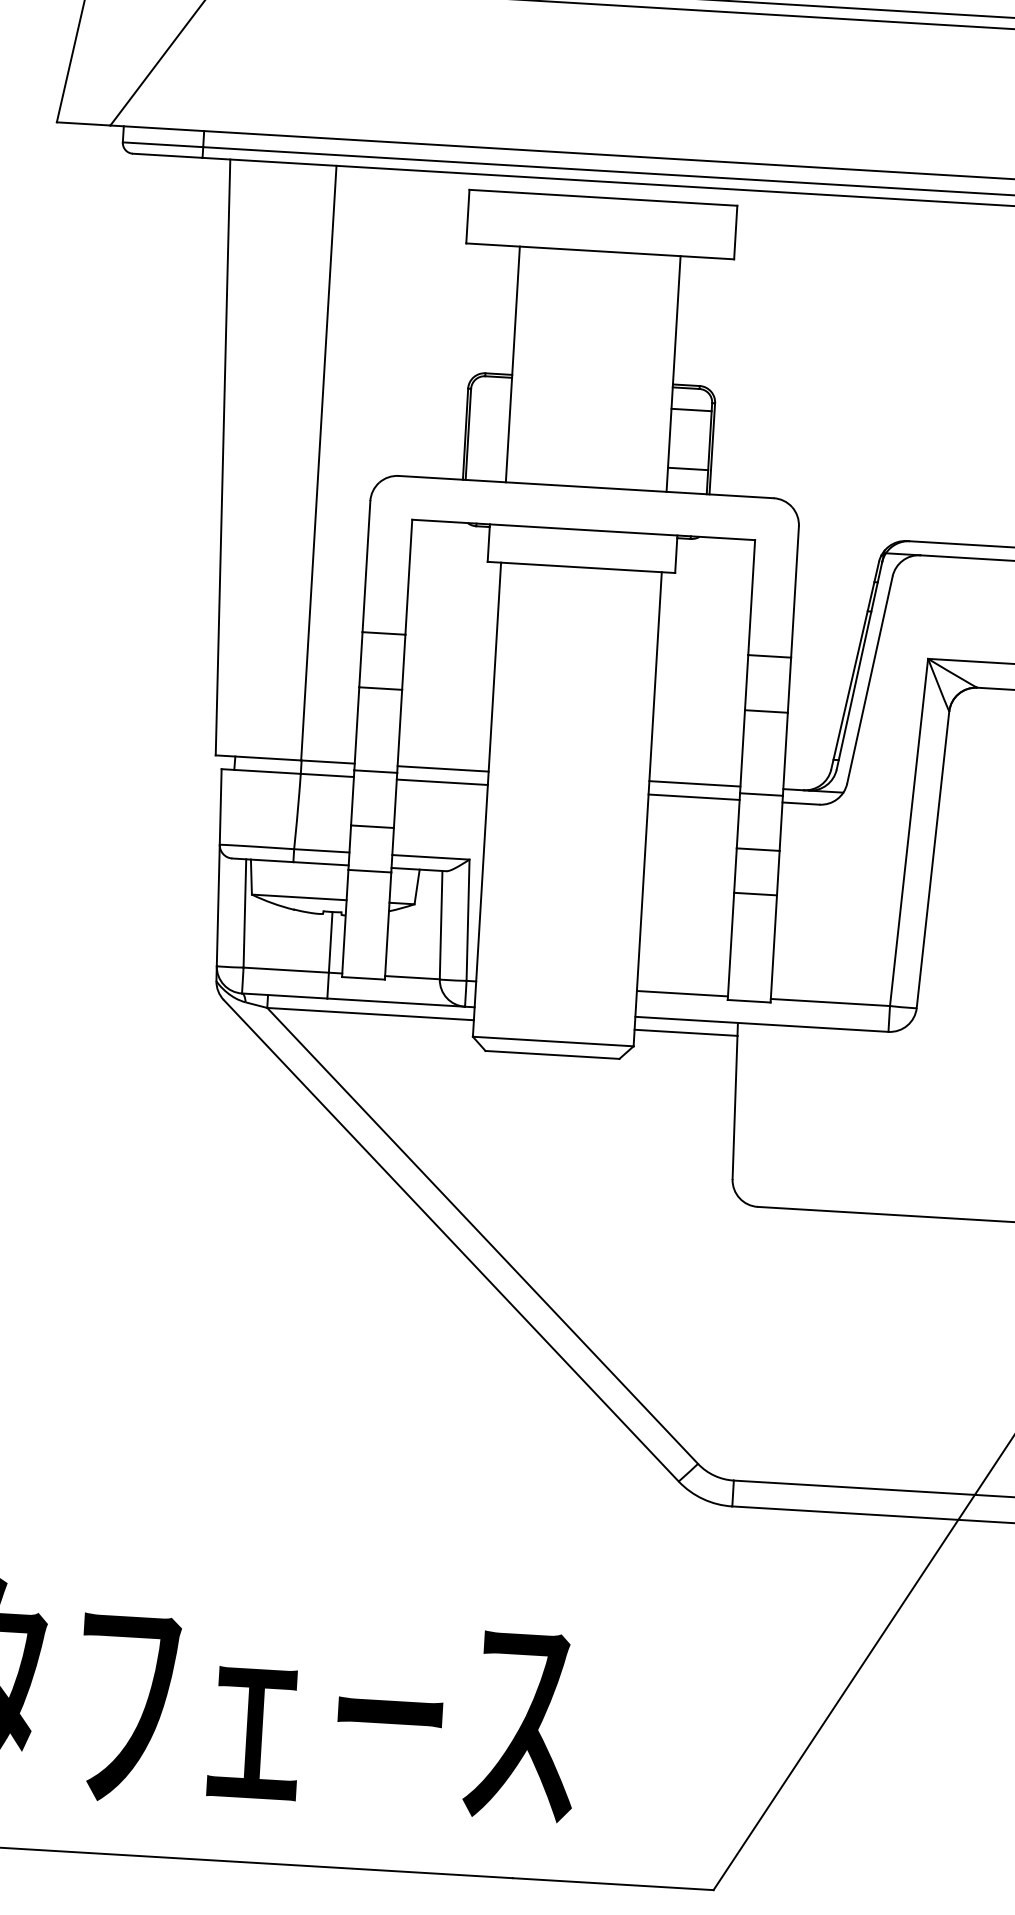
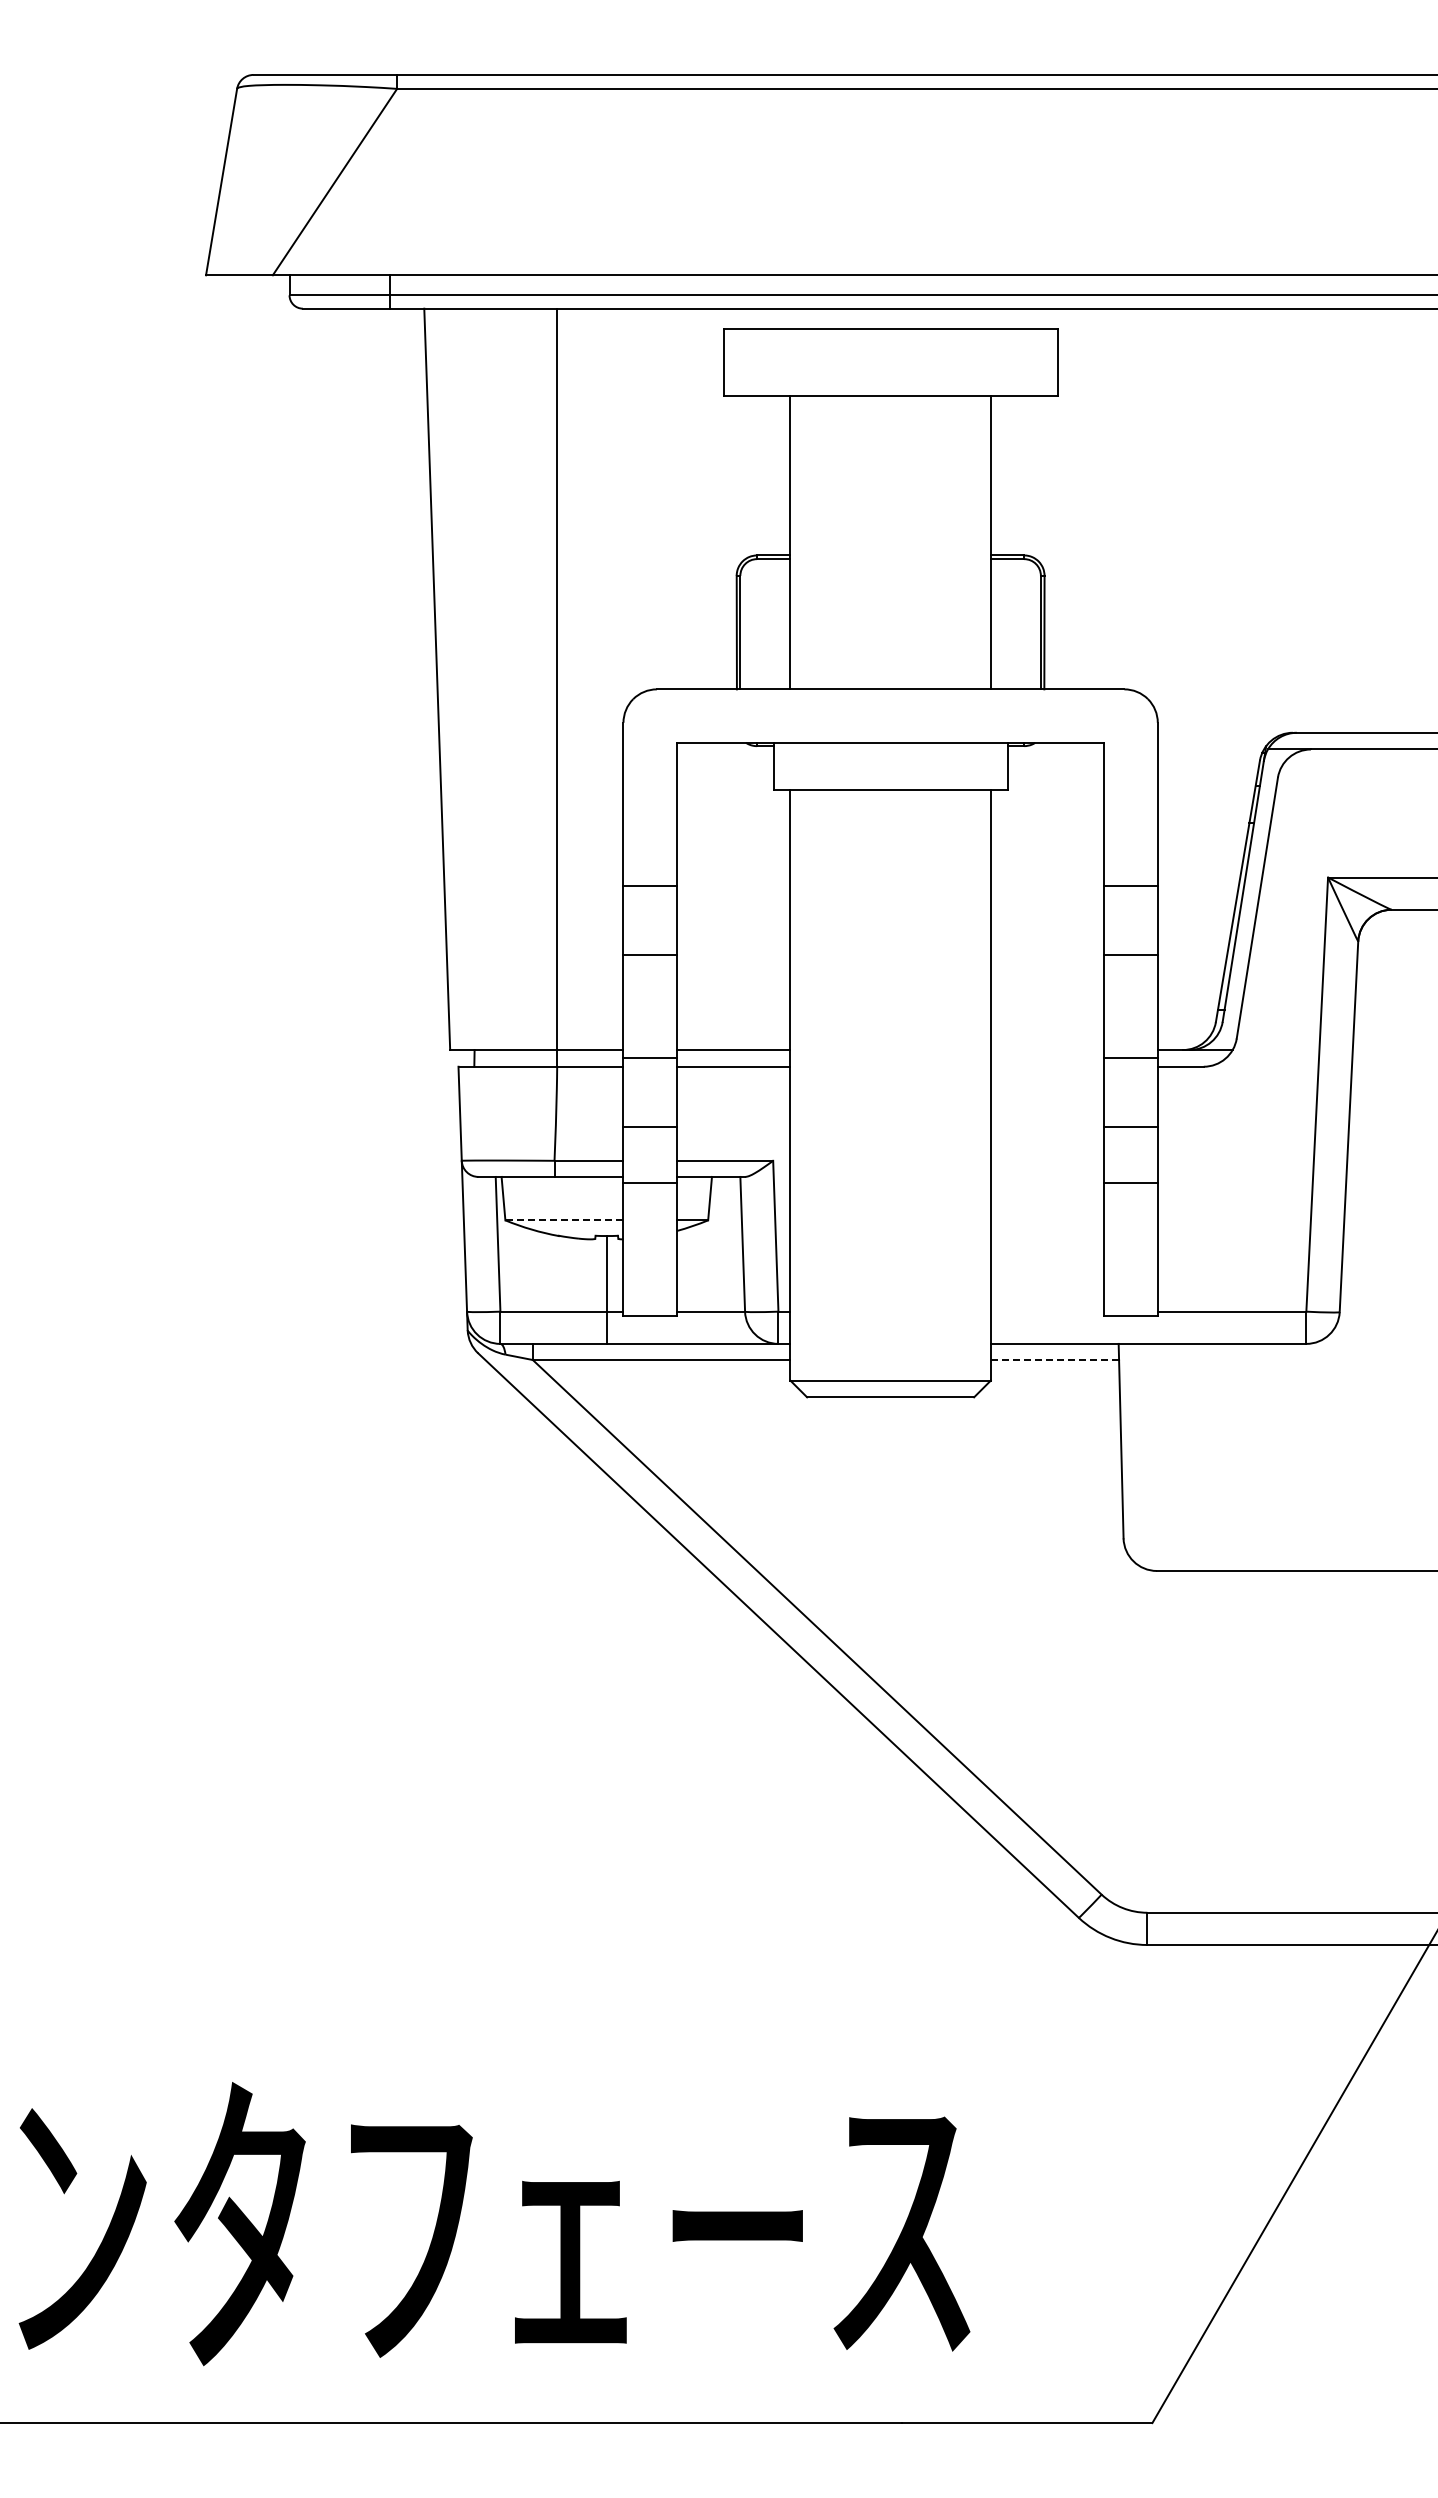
line: (691, 409) -> (1015, 585), removed
line: (687, 469) -> (1015, 659), removed
line: (694, 784) -> (1047, 1050), removed
line: (694, 797) -> (1047, 1066), removed
line: (298, 897) -> (563, 1220), solid -> dashed
line: (682, 993) -> (1047, 1311), removed
line: (686, 1033) -> (1055, 1360), solid -> dashed

